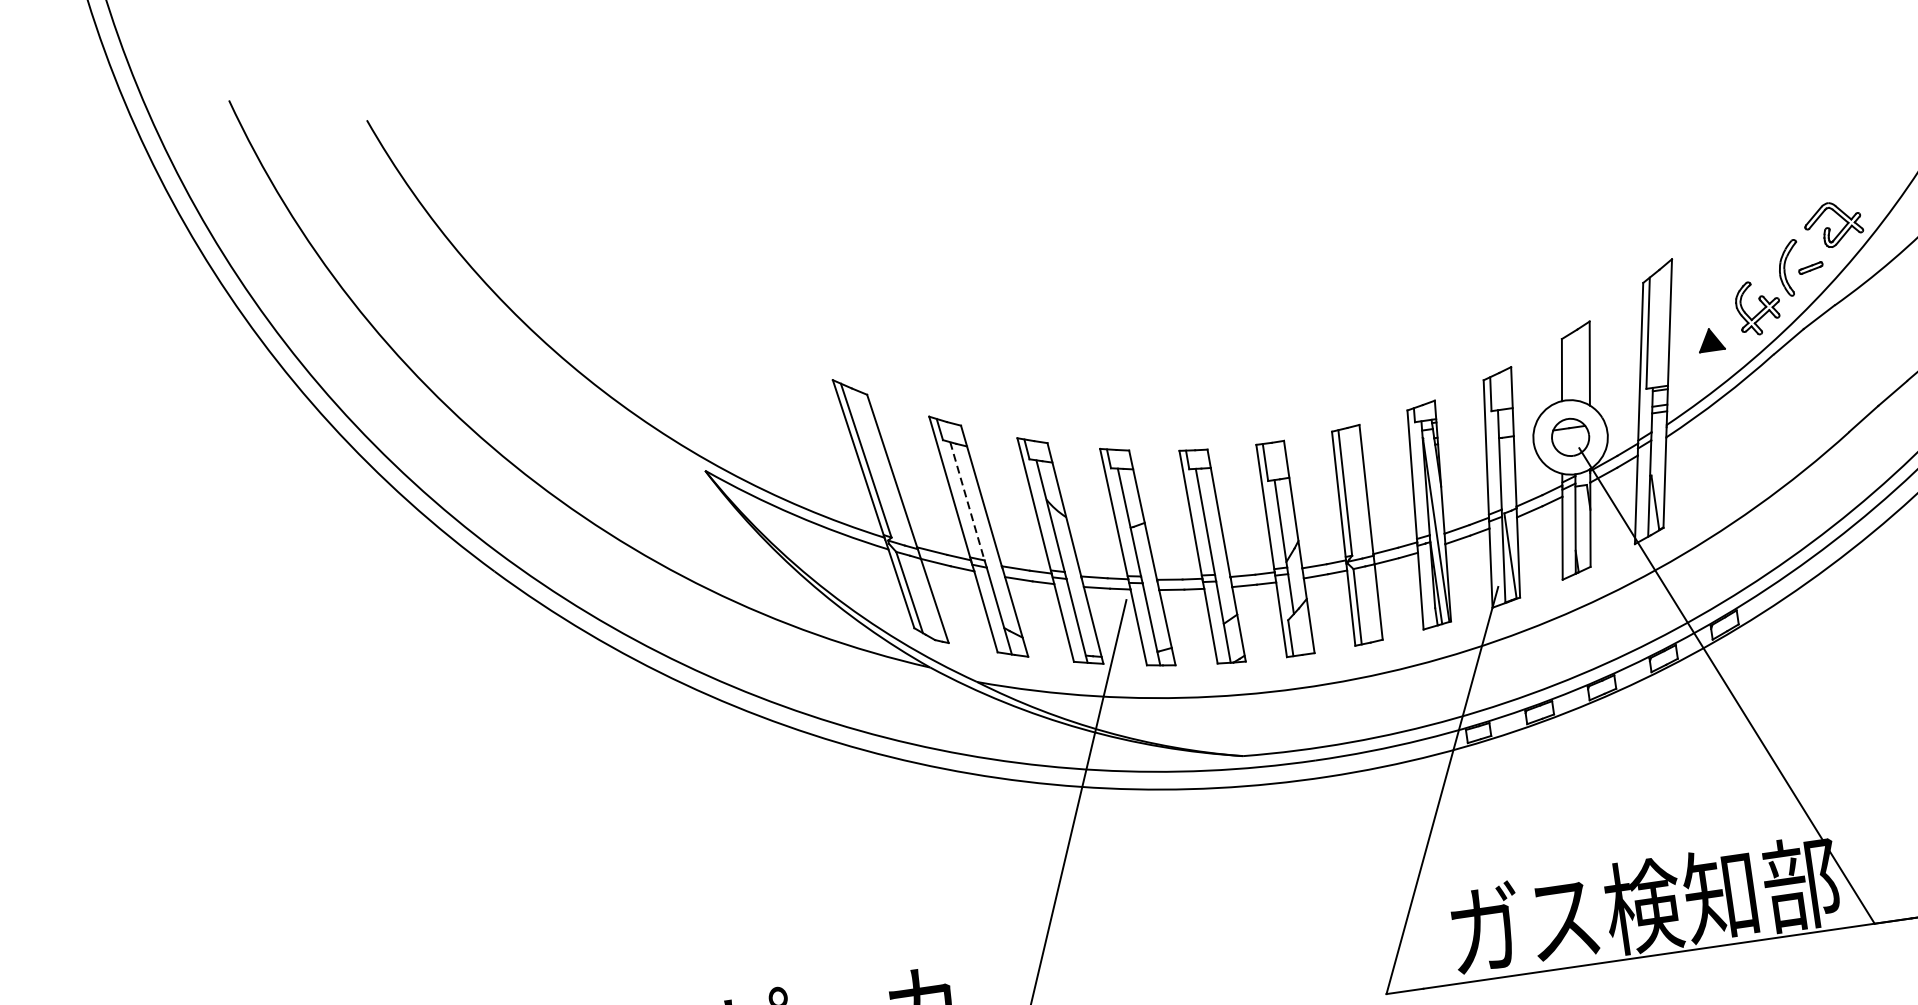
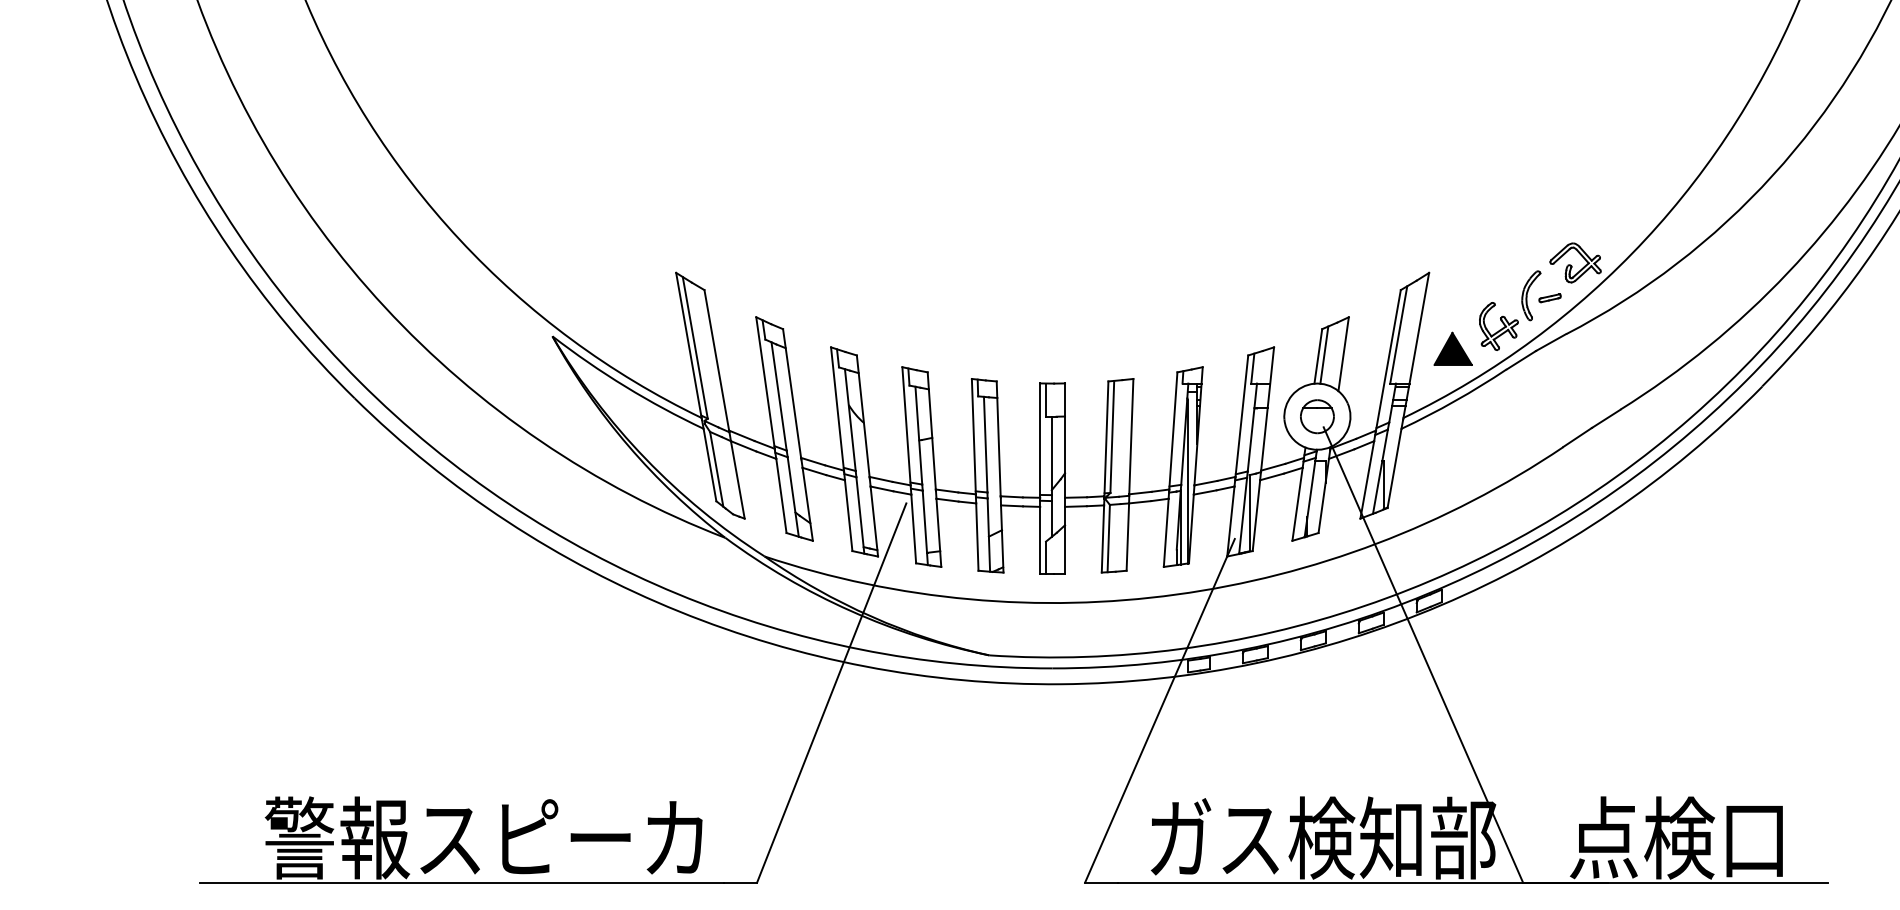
part: (1710, 339) -> (1452, 348), size x1.67
line: (1568, 366) -> (1324, 354), added
line: (967, 501) -> (779, 396), dashed -> solid

